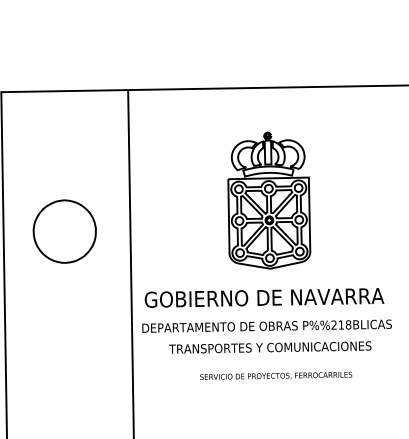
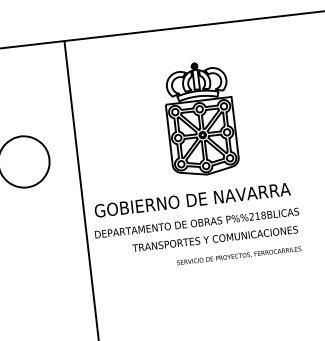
part: (269, 200) -> (201, 118), moved
text: (270, 347) -> (215, 238), moved
text: (276, 375) -> (239, 255), moved

